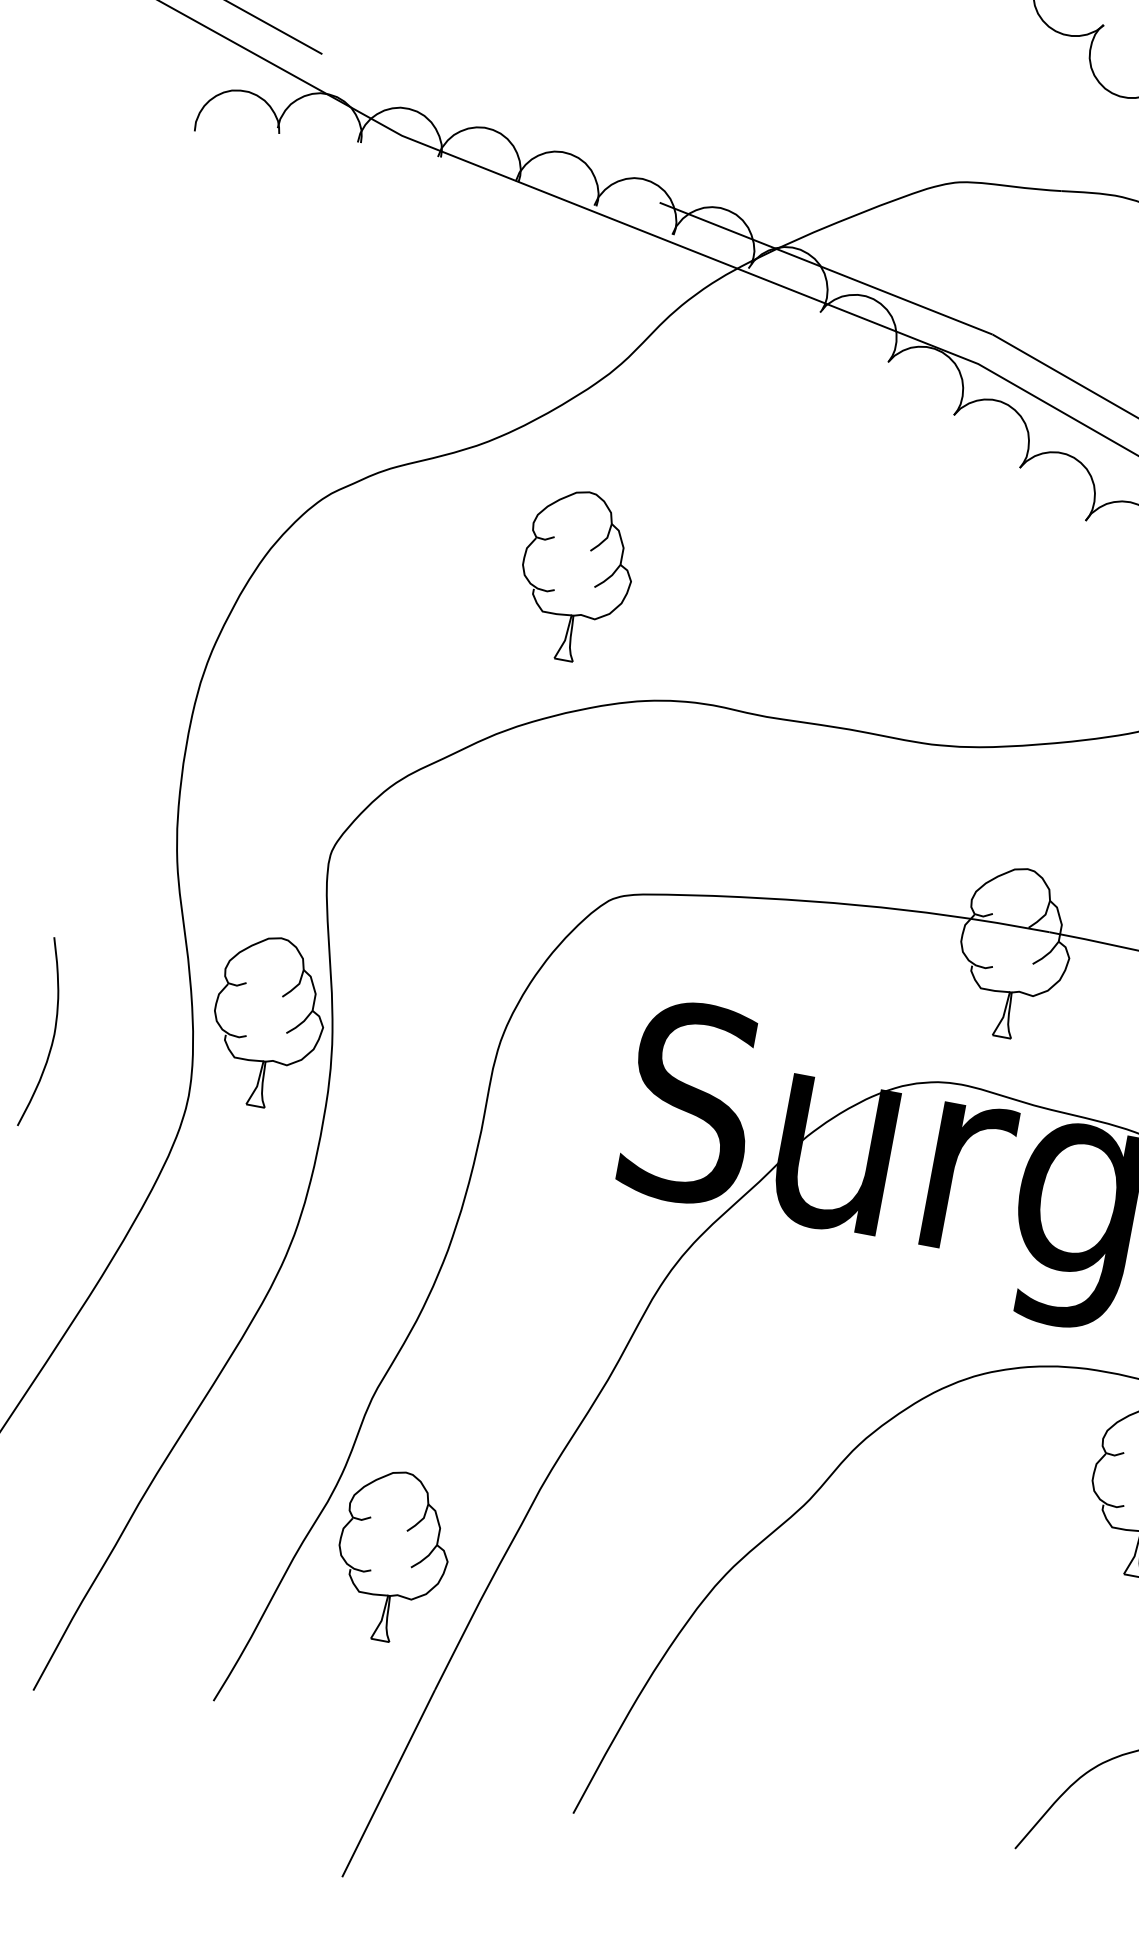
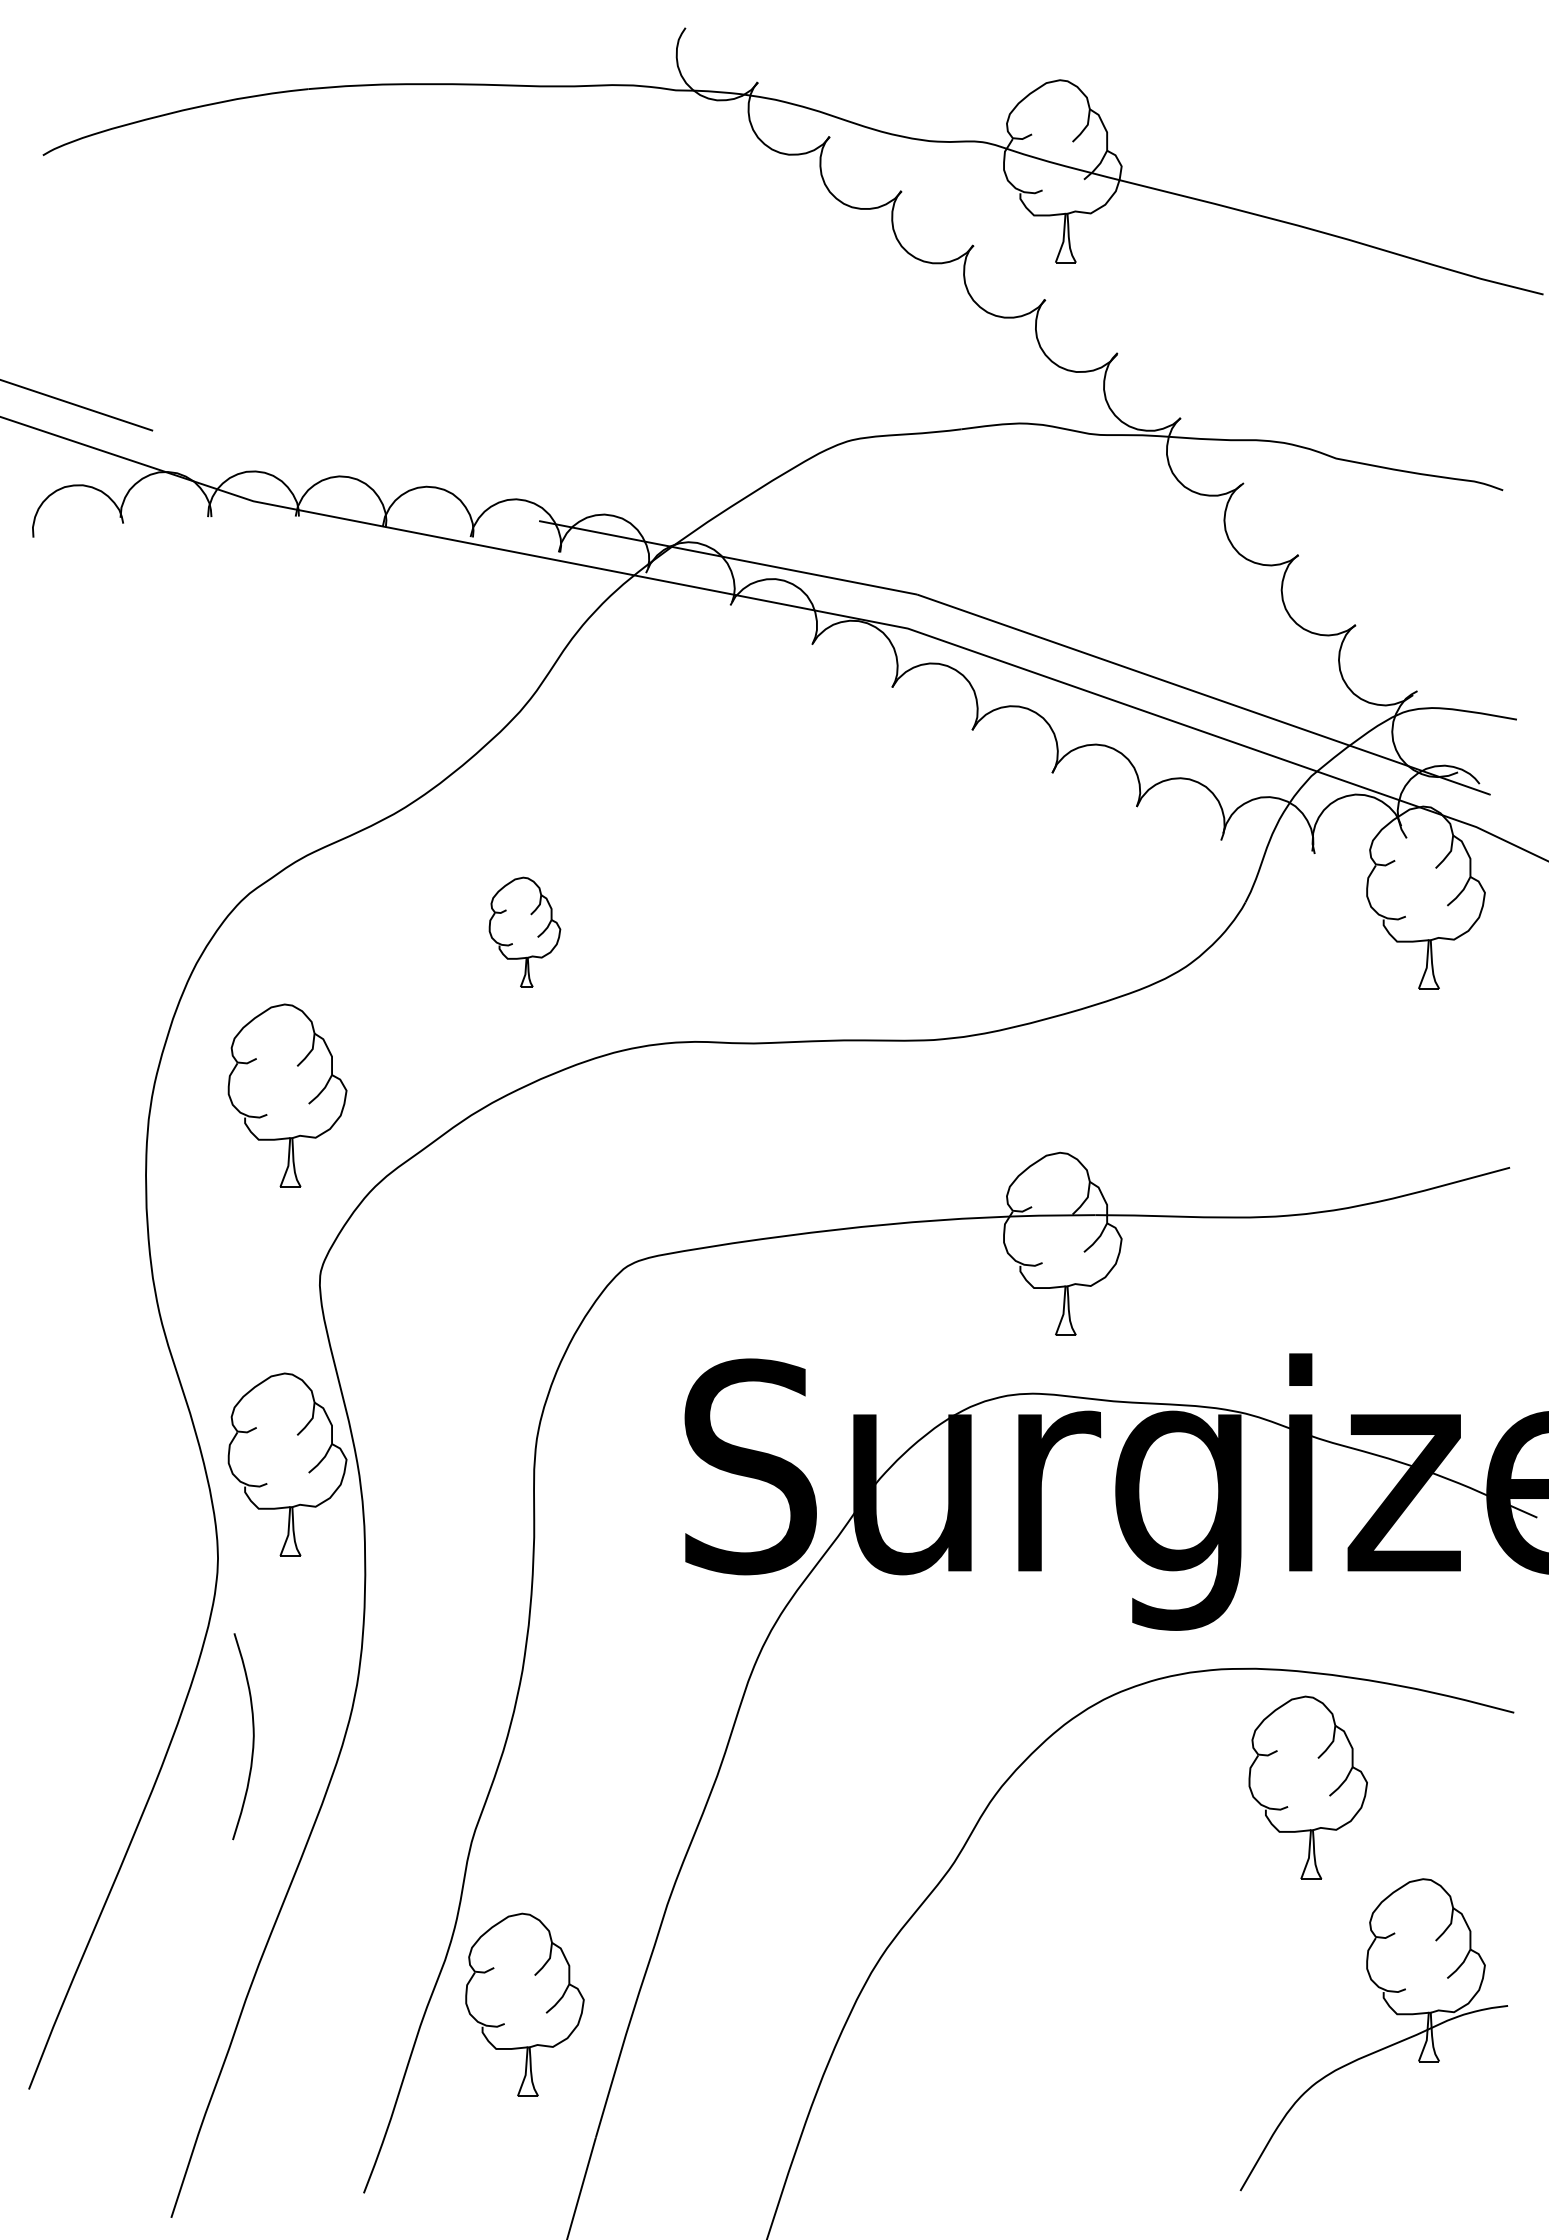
part: (575, 576) -> (524, 932), size x0.6
part: (331, 684) -> (287, 1095), added
curve: (53, 1034) -> (252, 1736), moved

